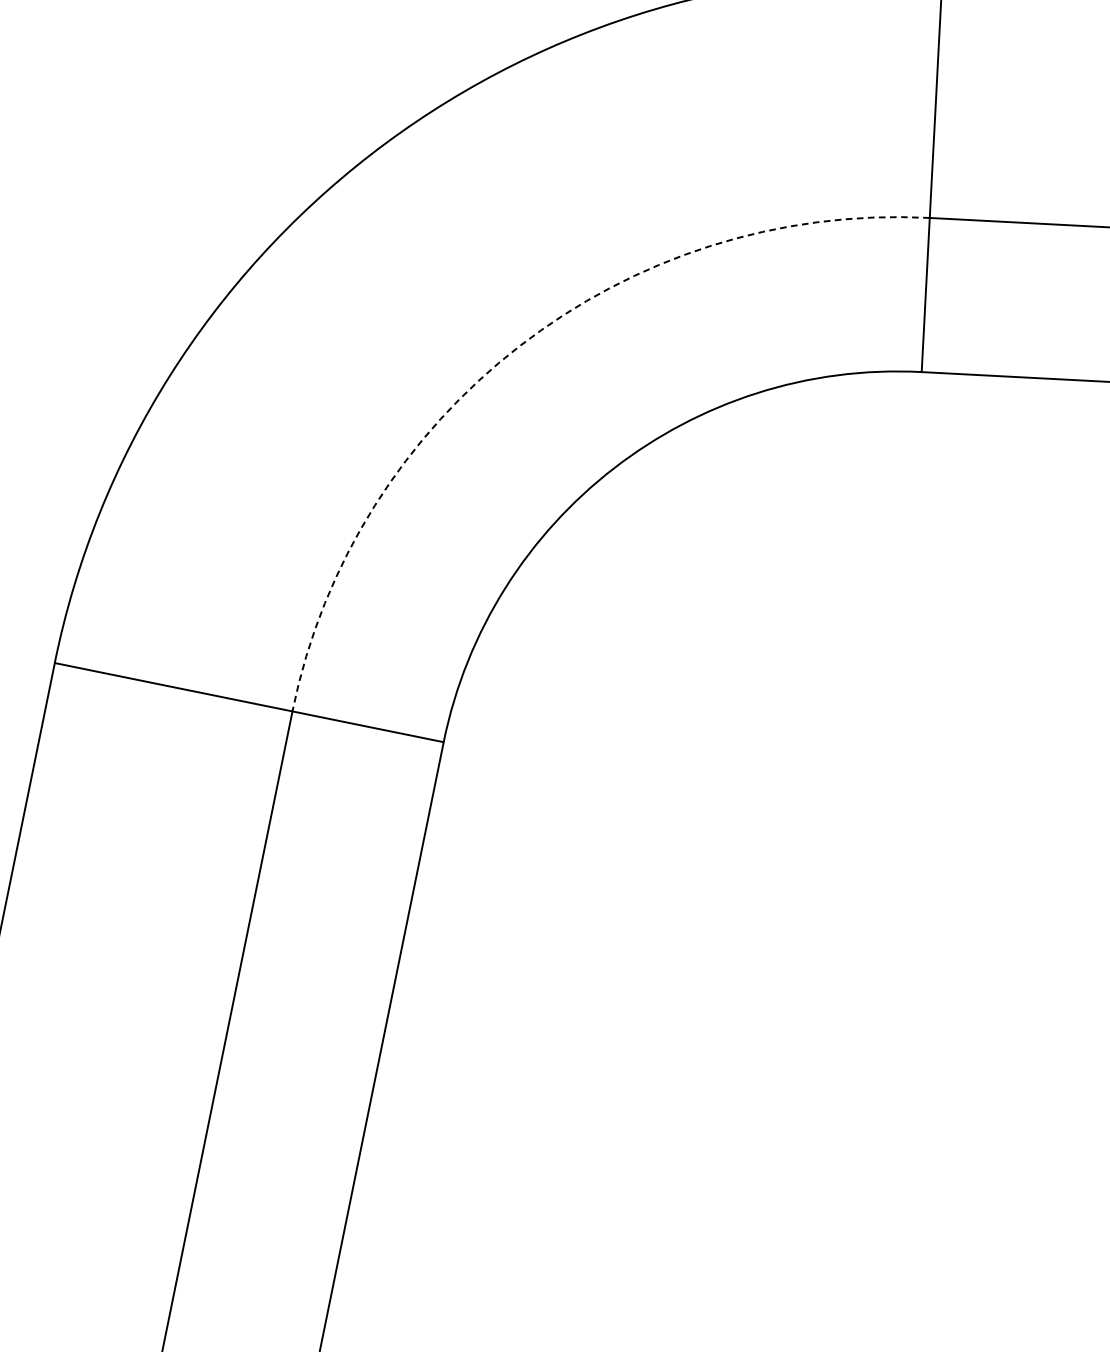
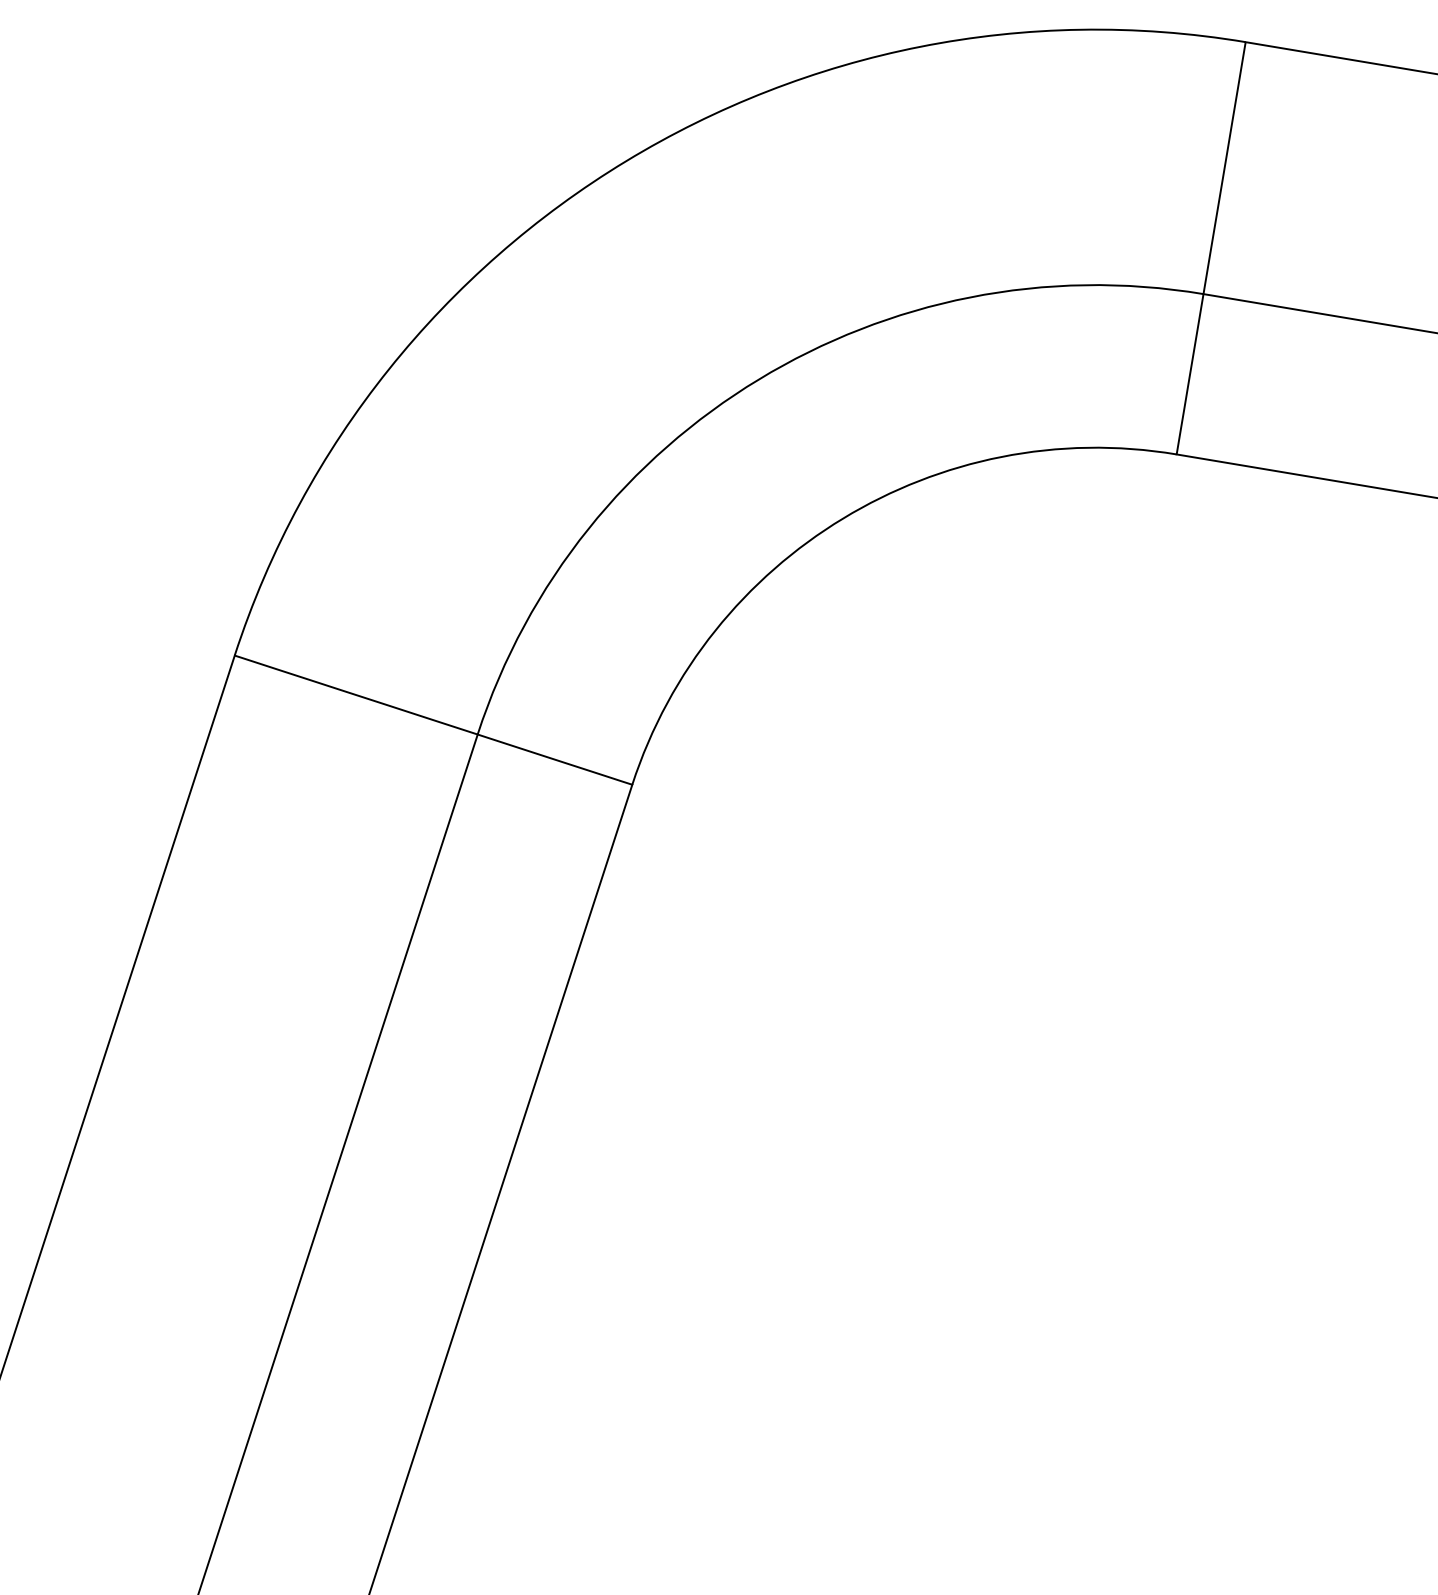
arc: (519, 346) -> (758, 379), dashed -> solid

